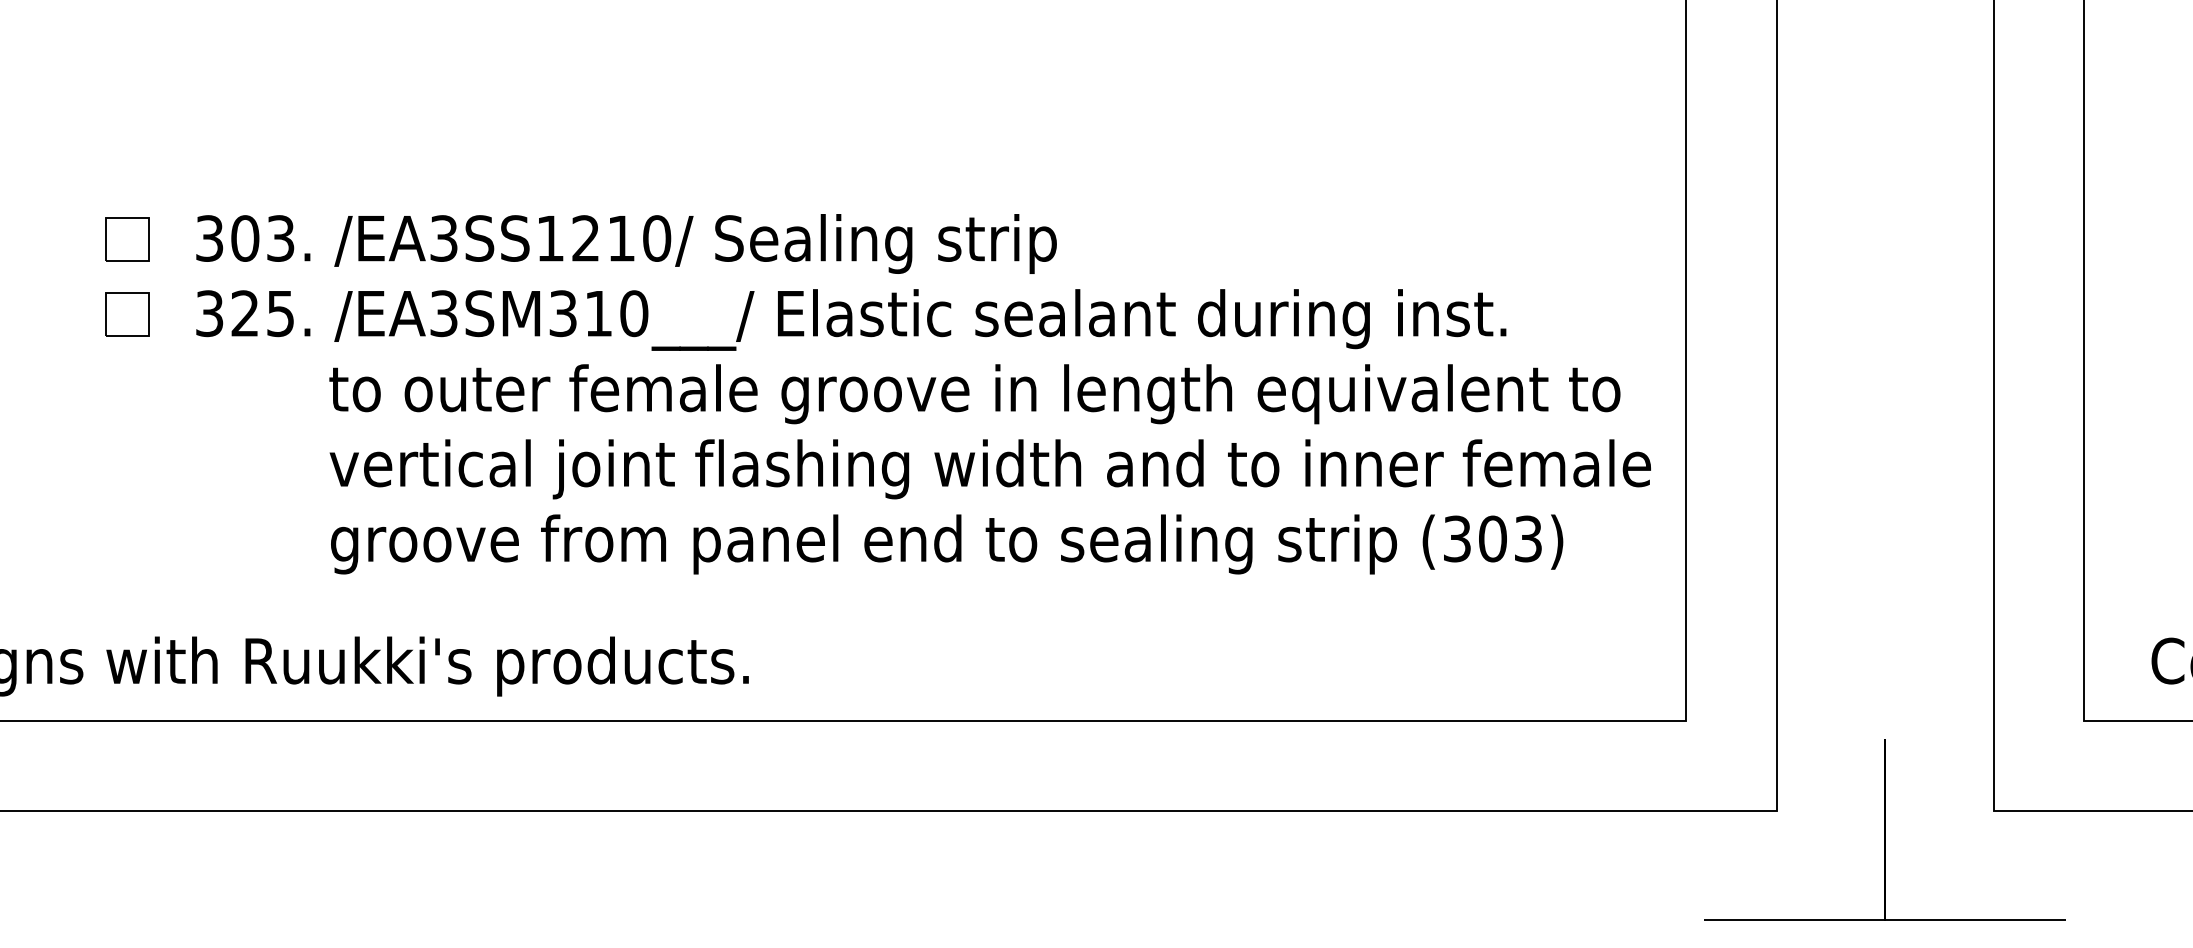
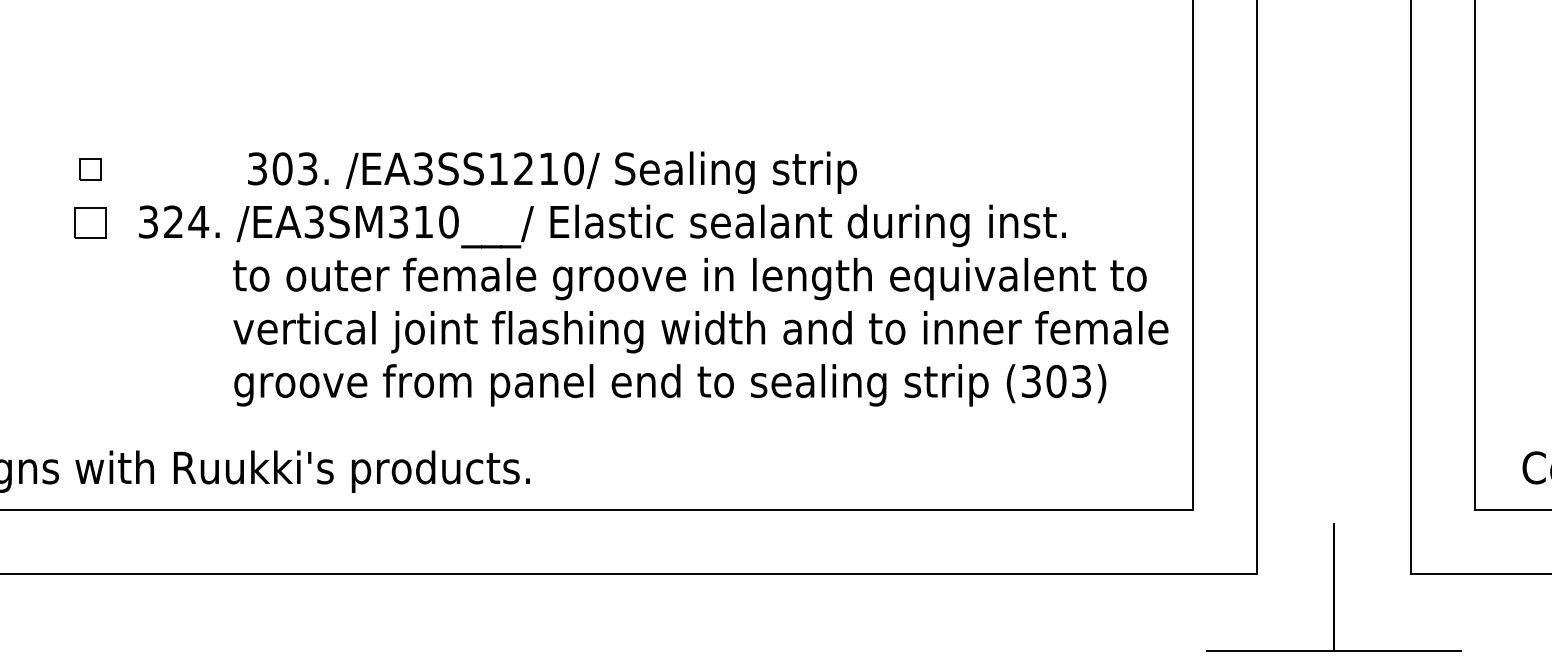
part: (127, 239) -> (90, 169), size x0.7
text: (626, 243) -> (552, 172), moved
text: (280, 314) -> (198, 222), 325. -> 324.

